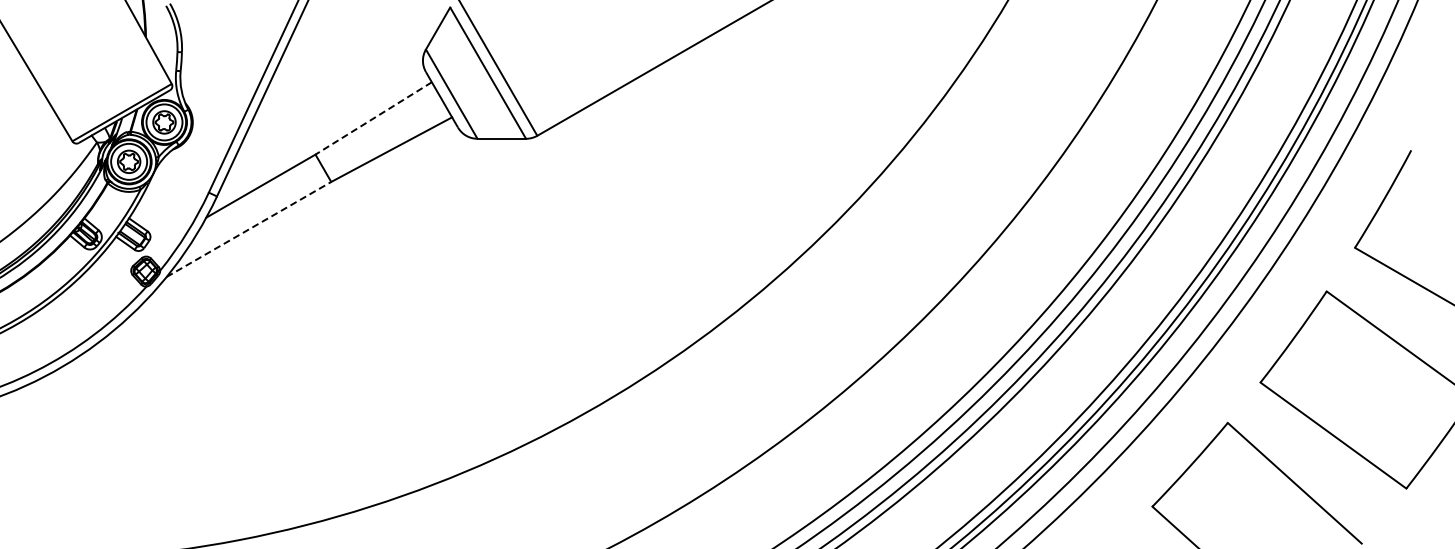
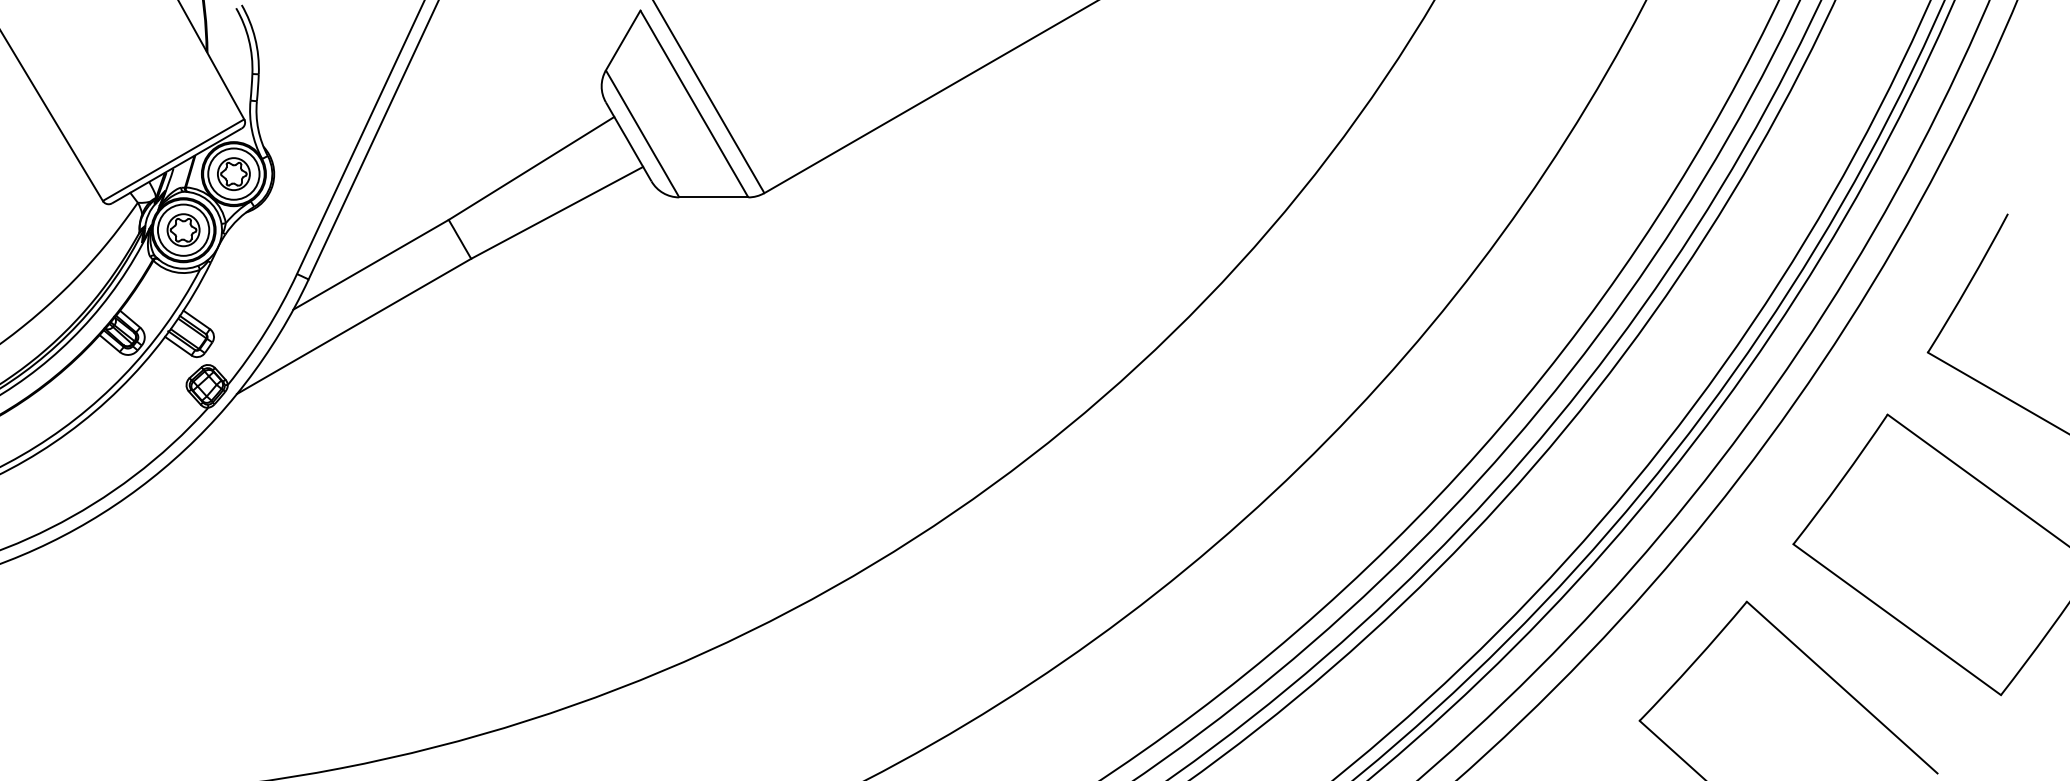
line: (373, 118) -> (531, 168), dashed -> solid
line: (249, 229) -> (354, 326), dashed -> solid

